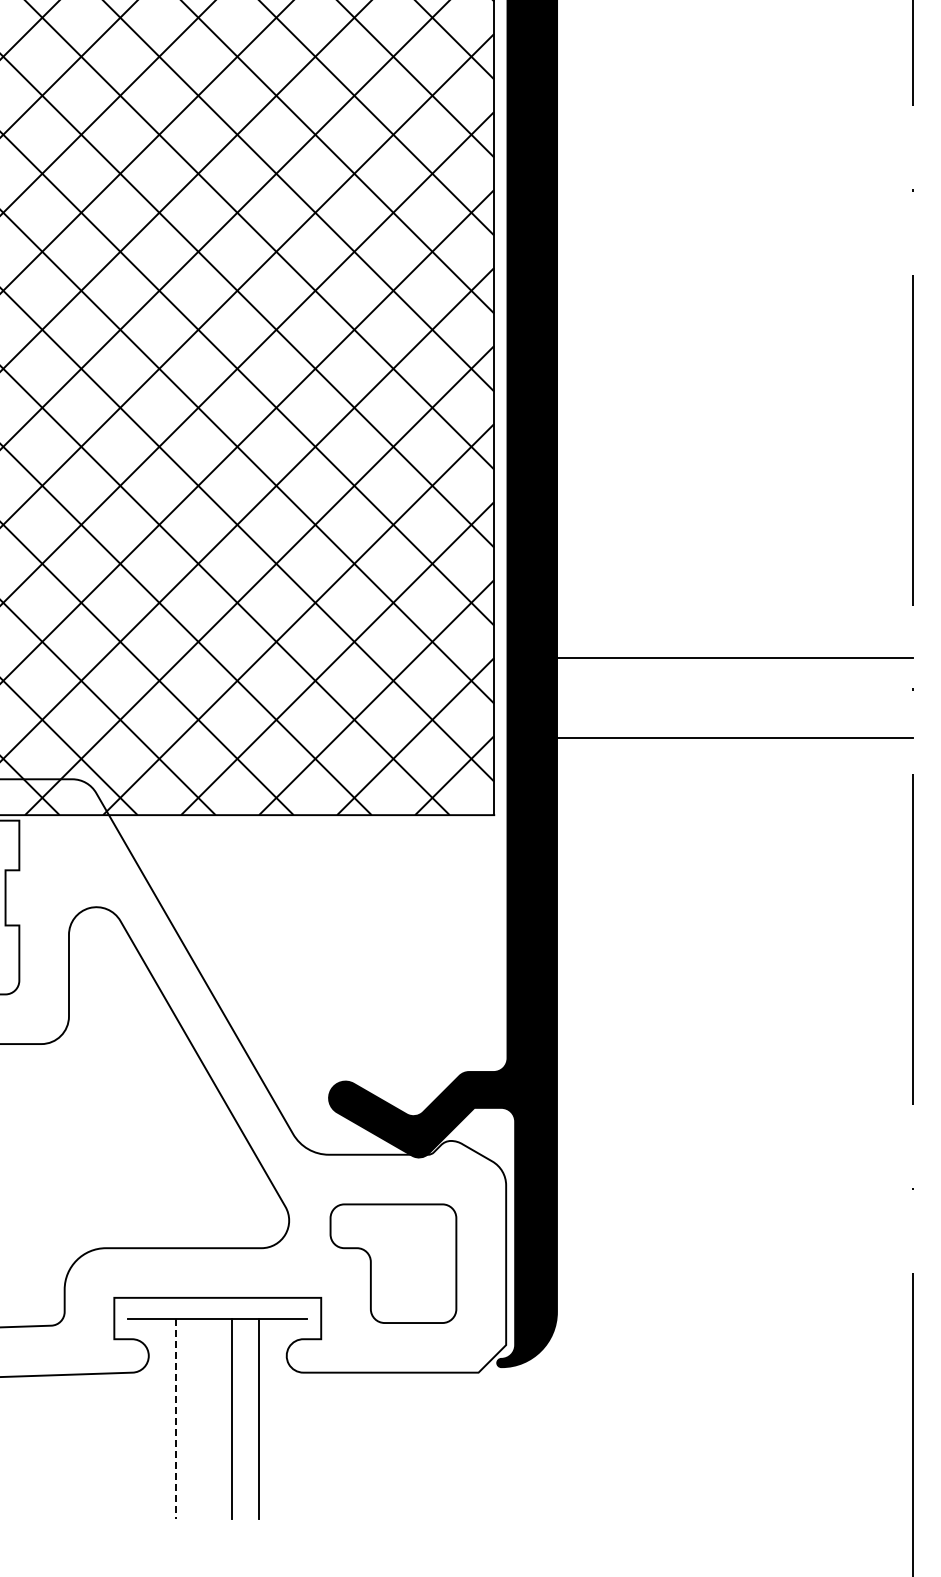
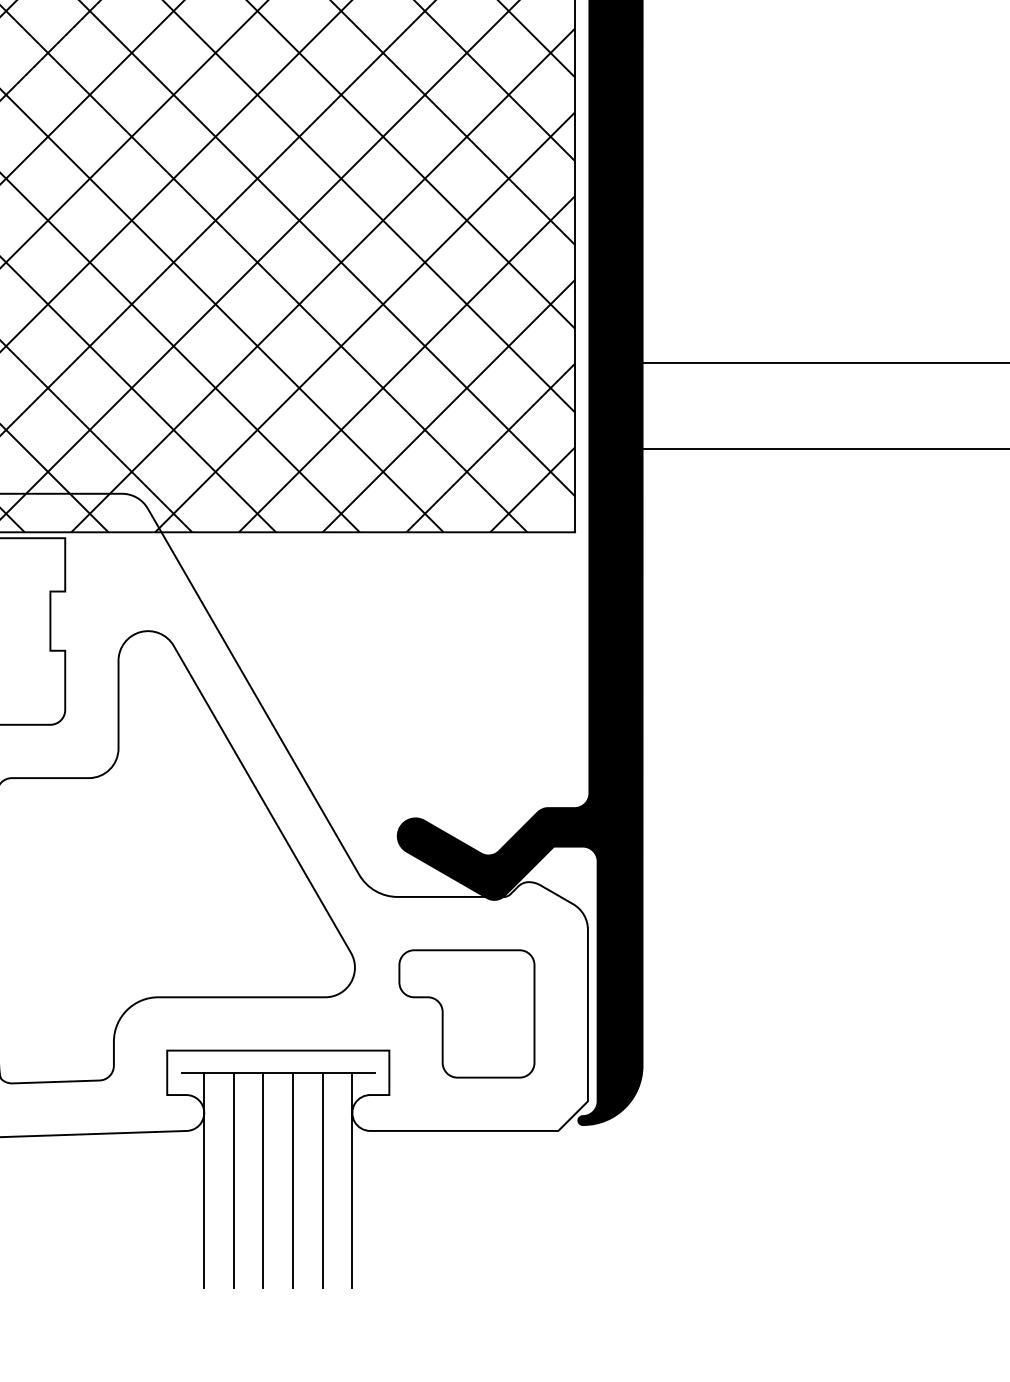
line: (148, 1418) -> (203, 1180), added
line: (176, 1418) -> (233, 1180), dashed -> solid
line: (203, 1418) -> (262, 1180), added
line: (285, 1418) -> (351, 1180), added

